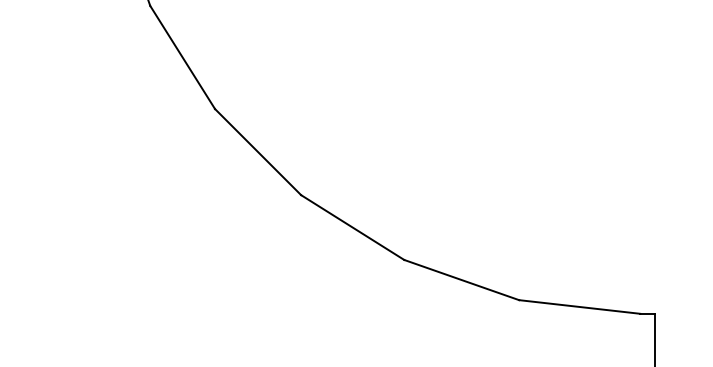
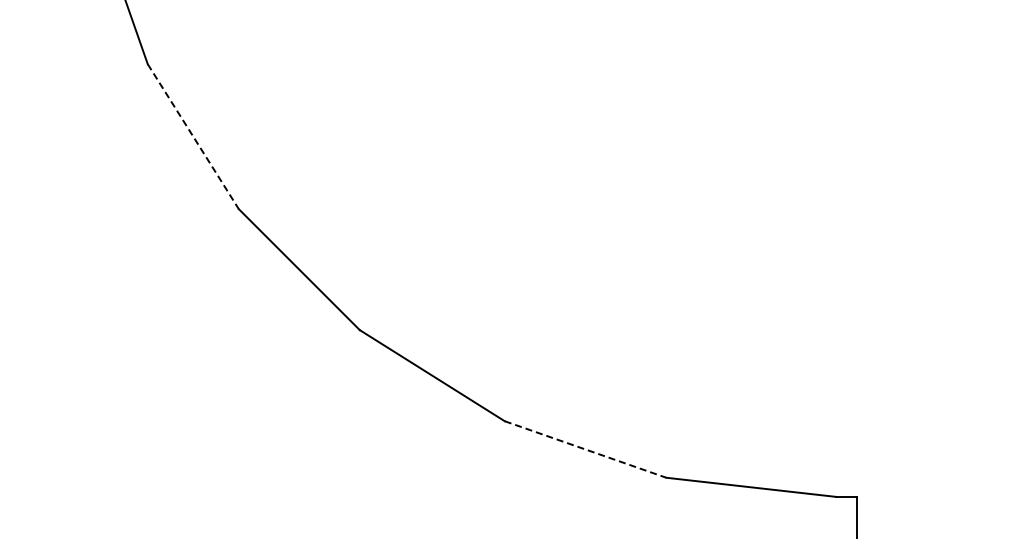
line: (182, 57) -> (193, 136), solid -> dashed
line: (461, 280) -> (585, 449), solid -> dashed

